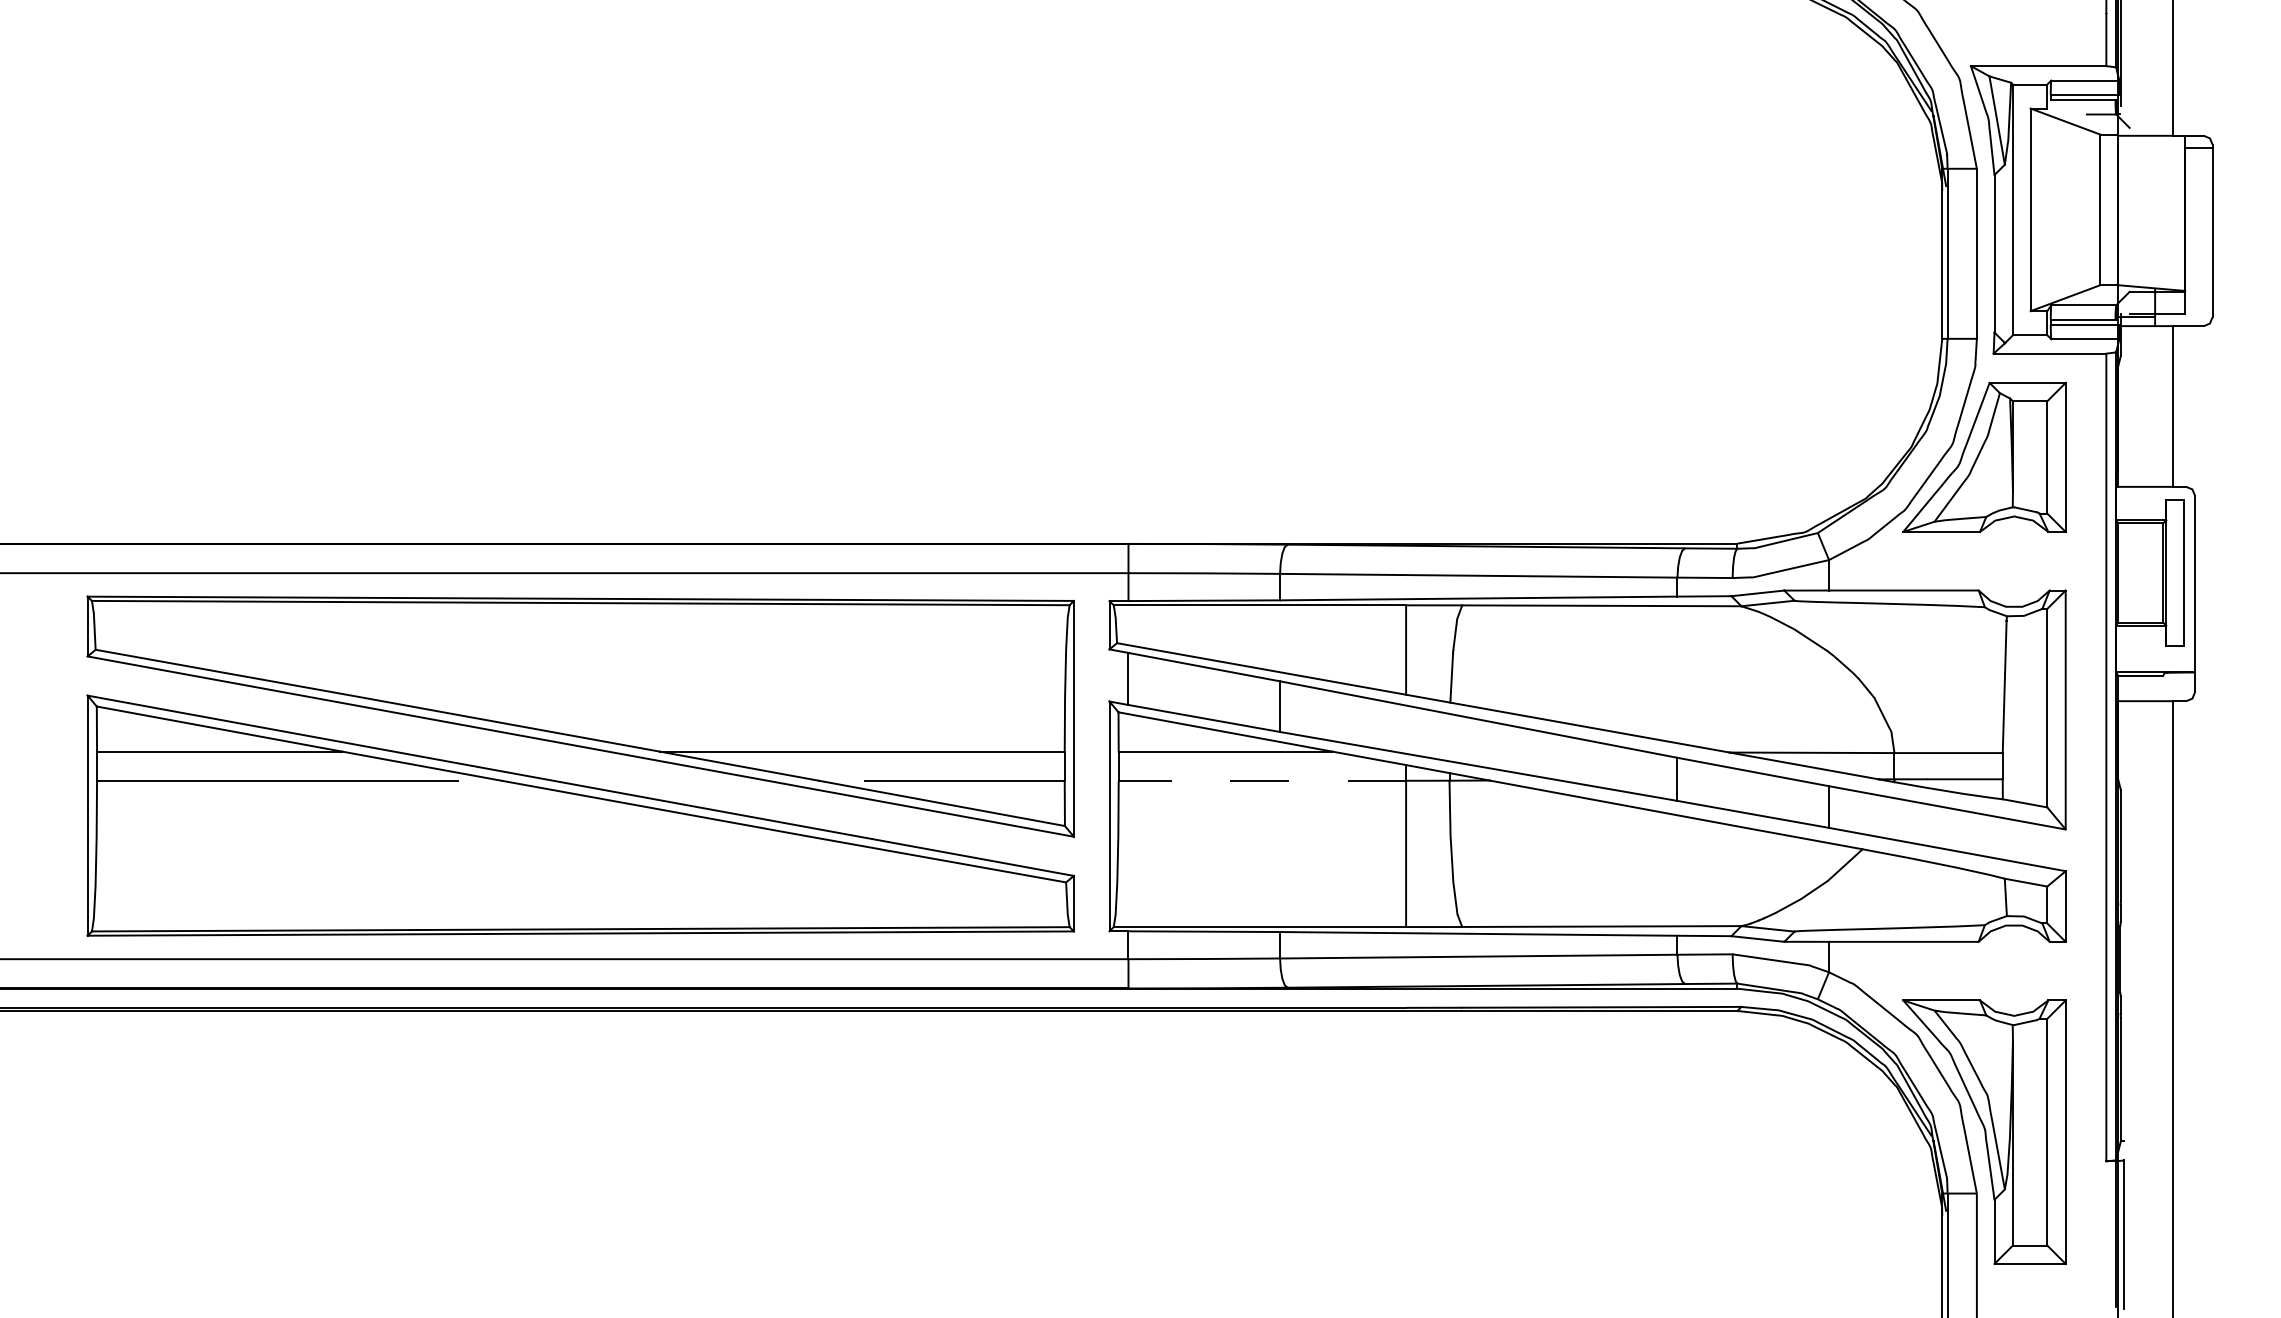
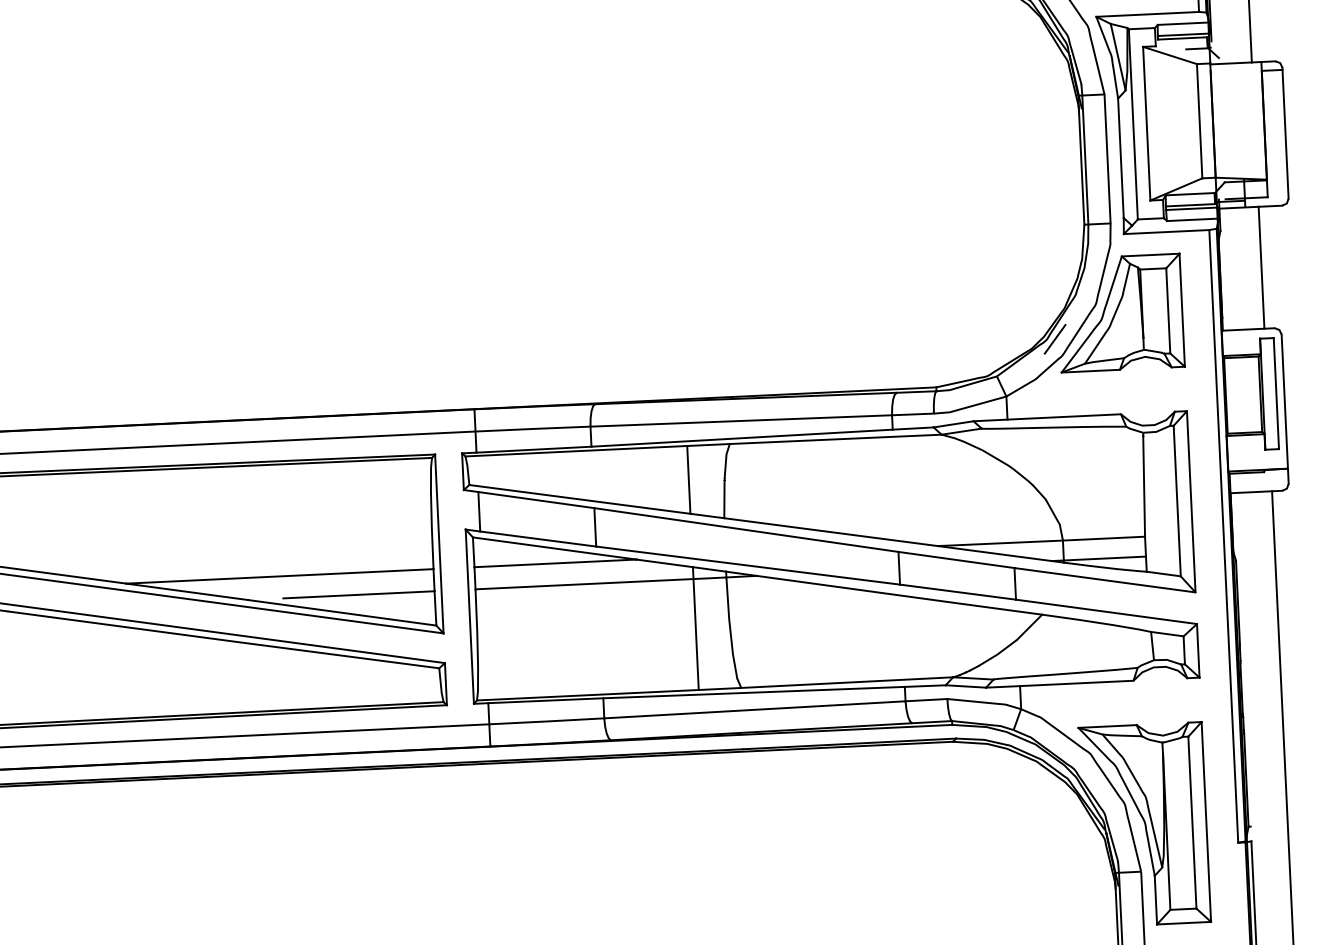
line: (1896, 487) -> (1054, 339), added
line: (1262, 780) -> (584, 583), dashed -> solid

